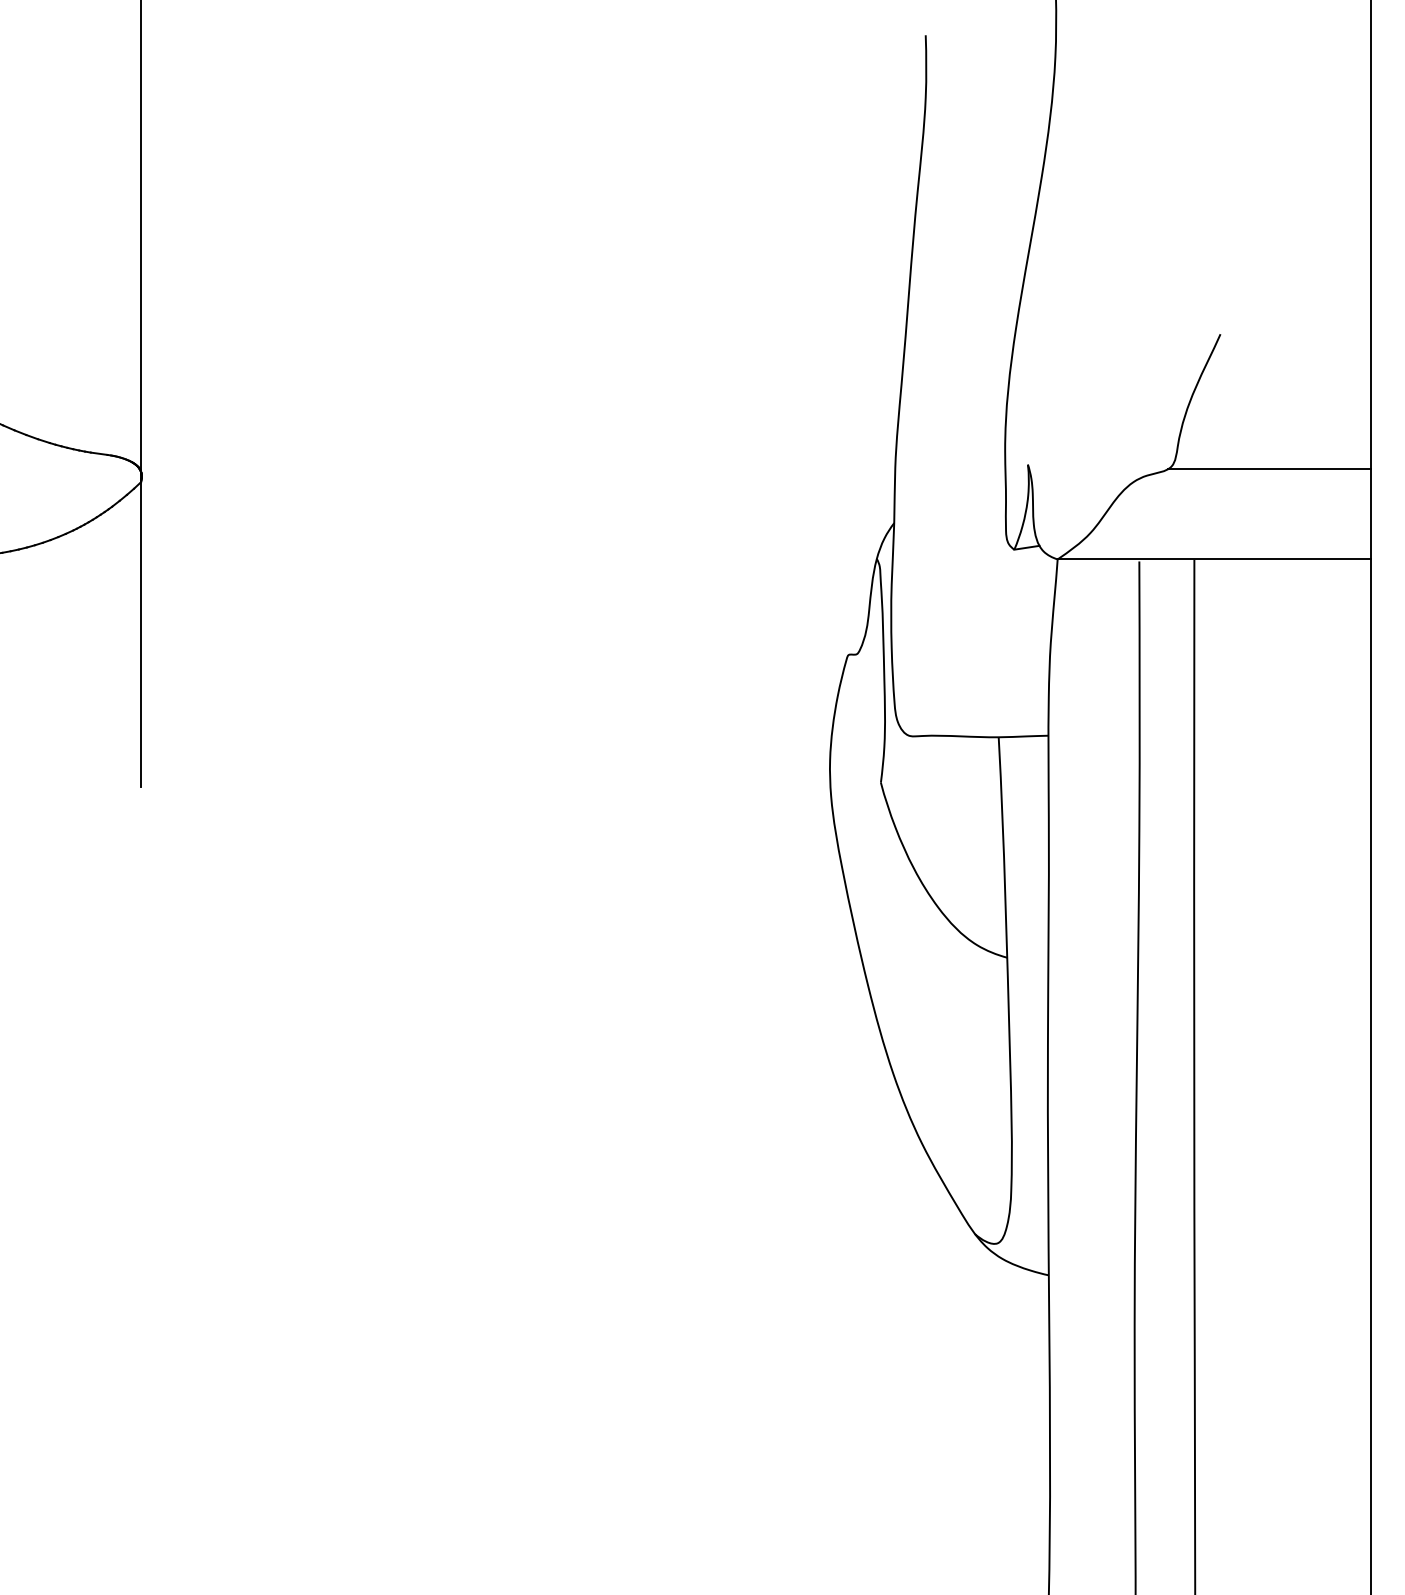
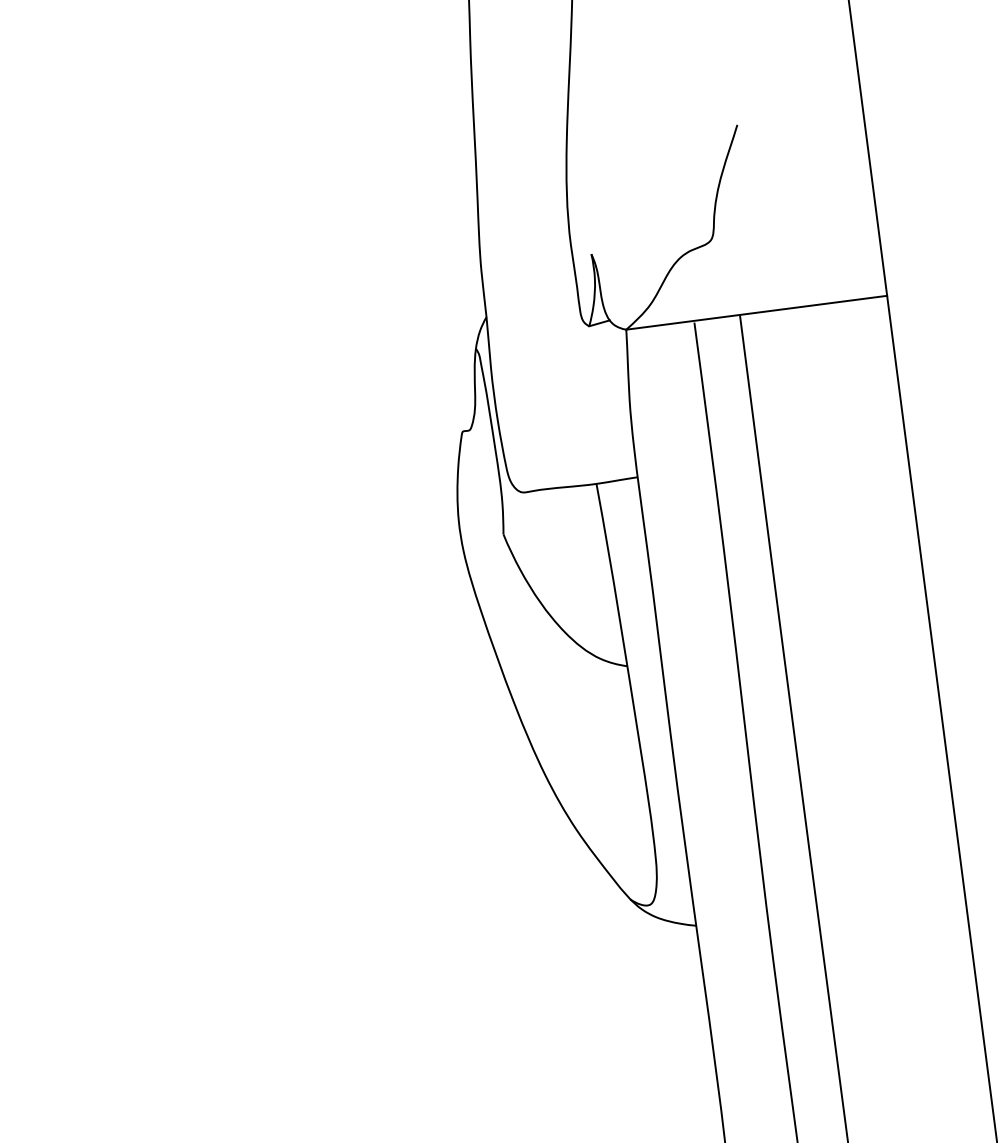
line: (1269, 469) -> (792, 232), removed

